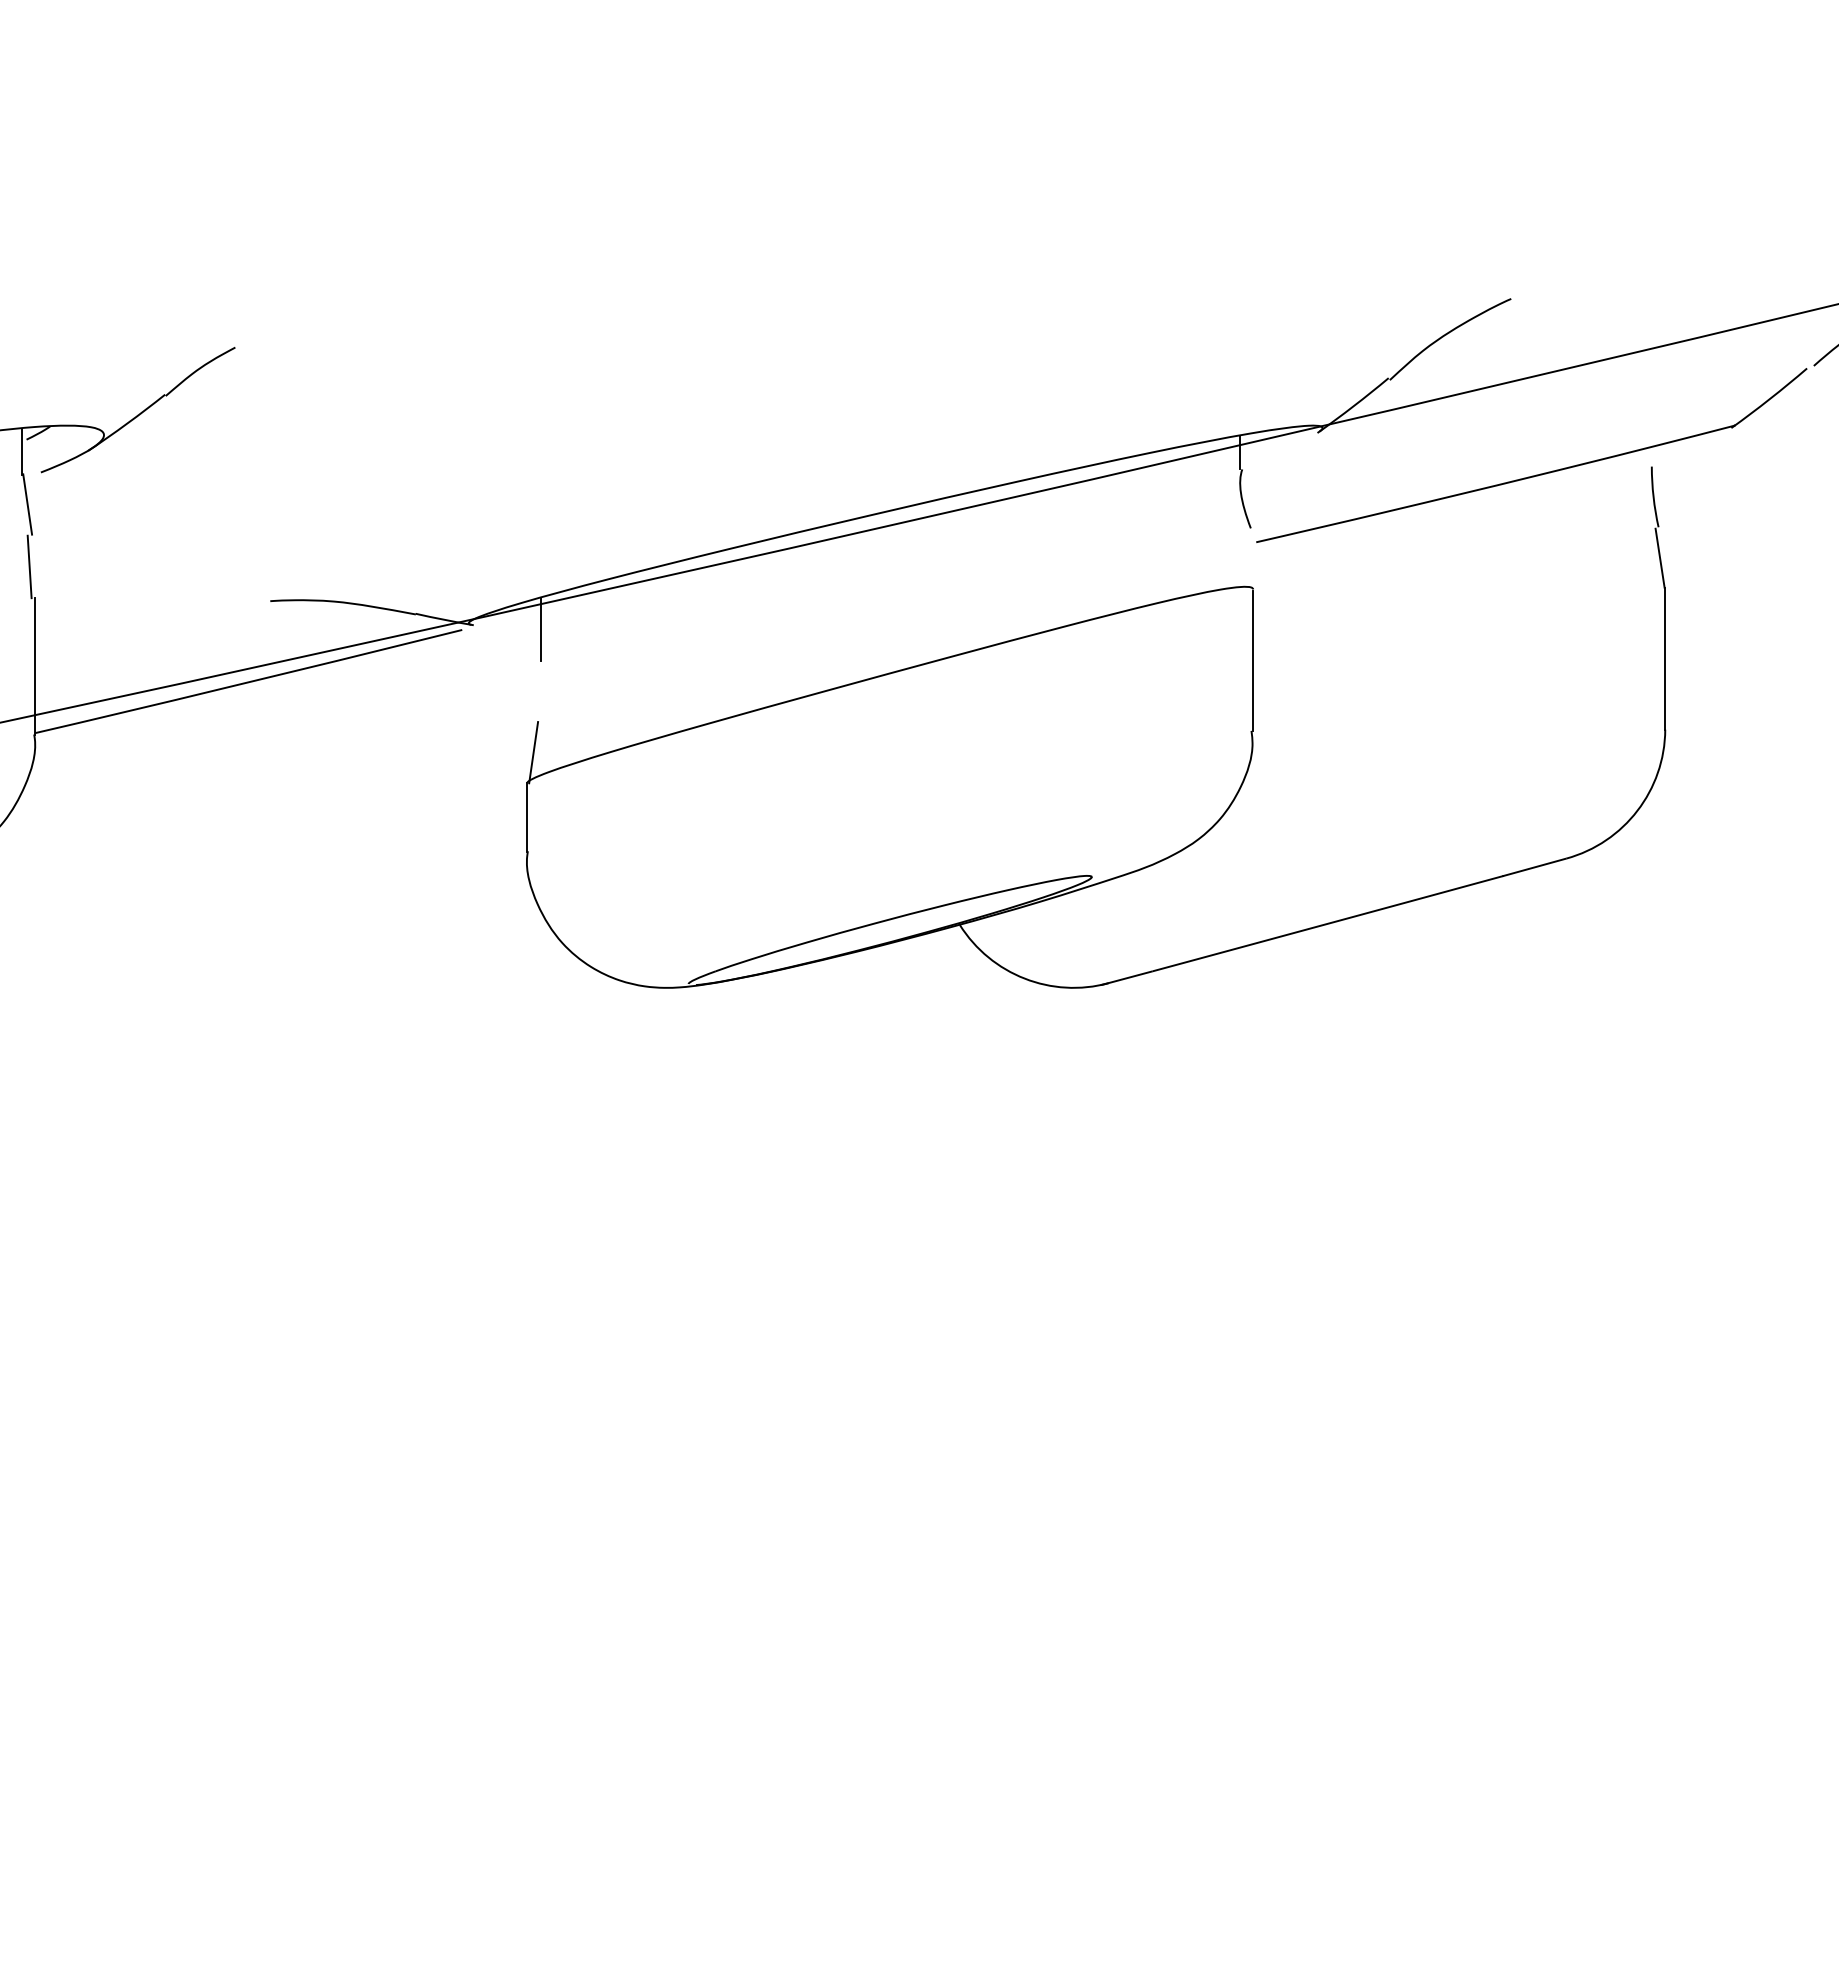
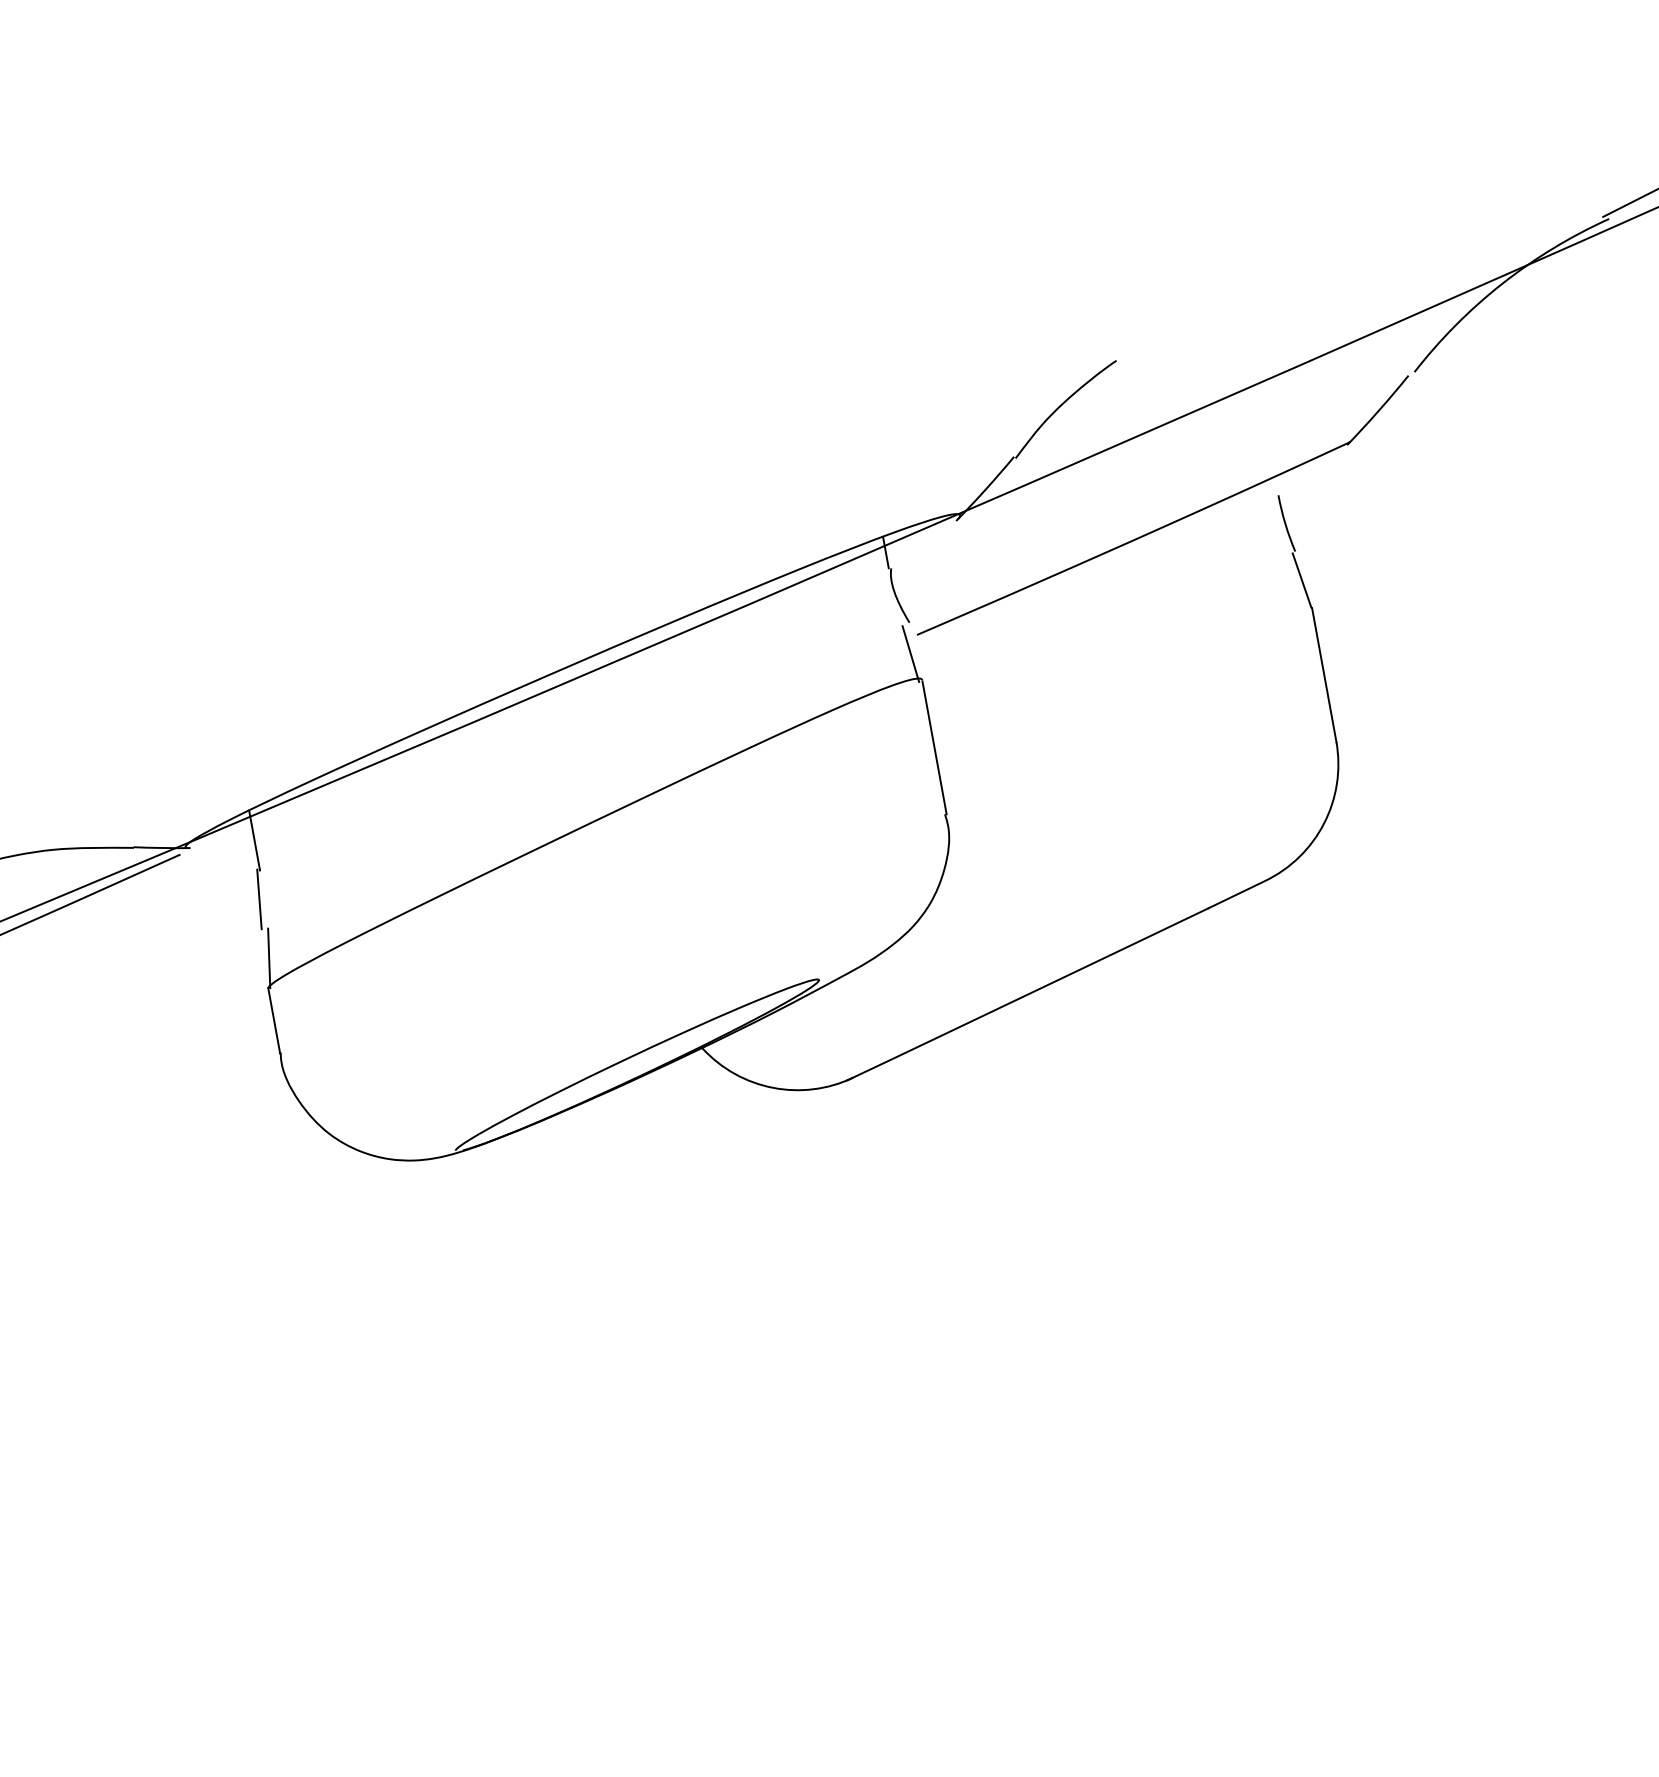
line: (1246, 560) -> (910, 653), added
line: (534, 690) -> (259, 899), added

